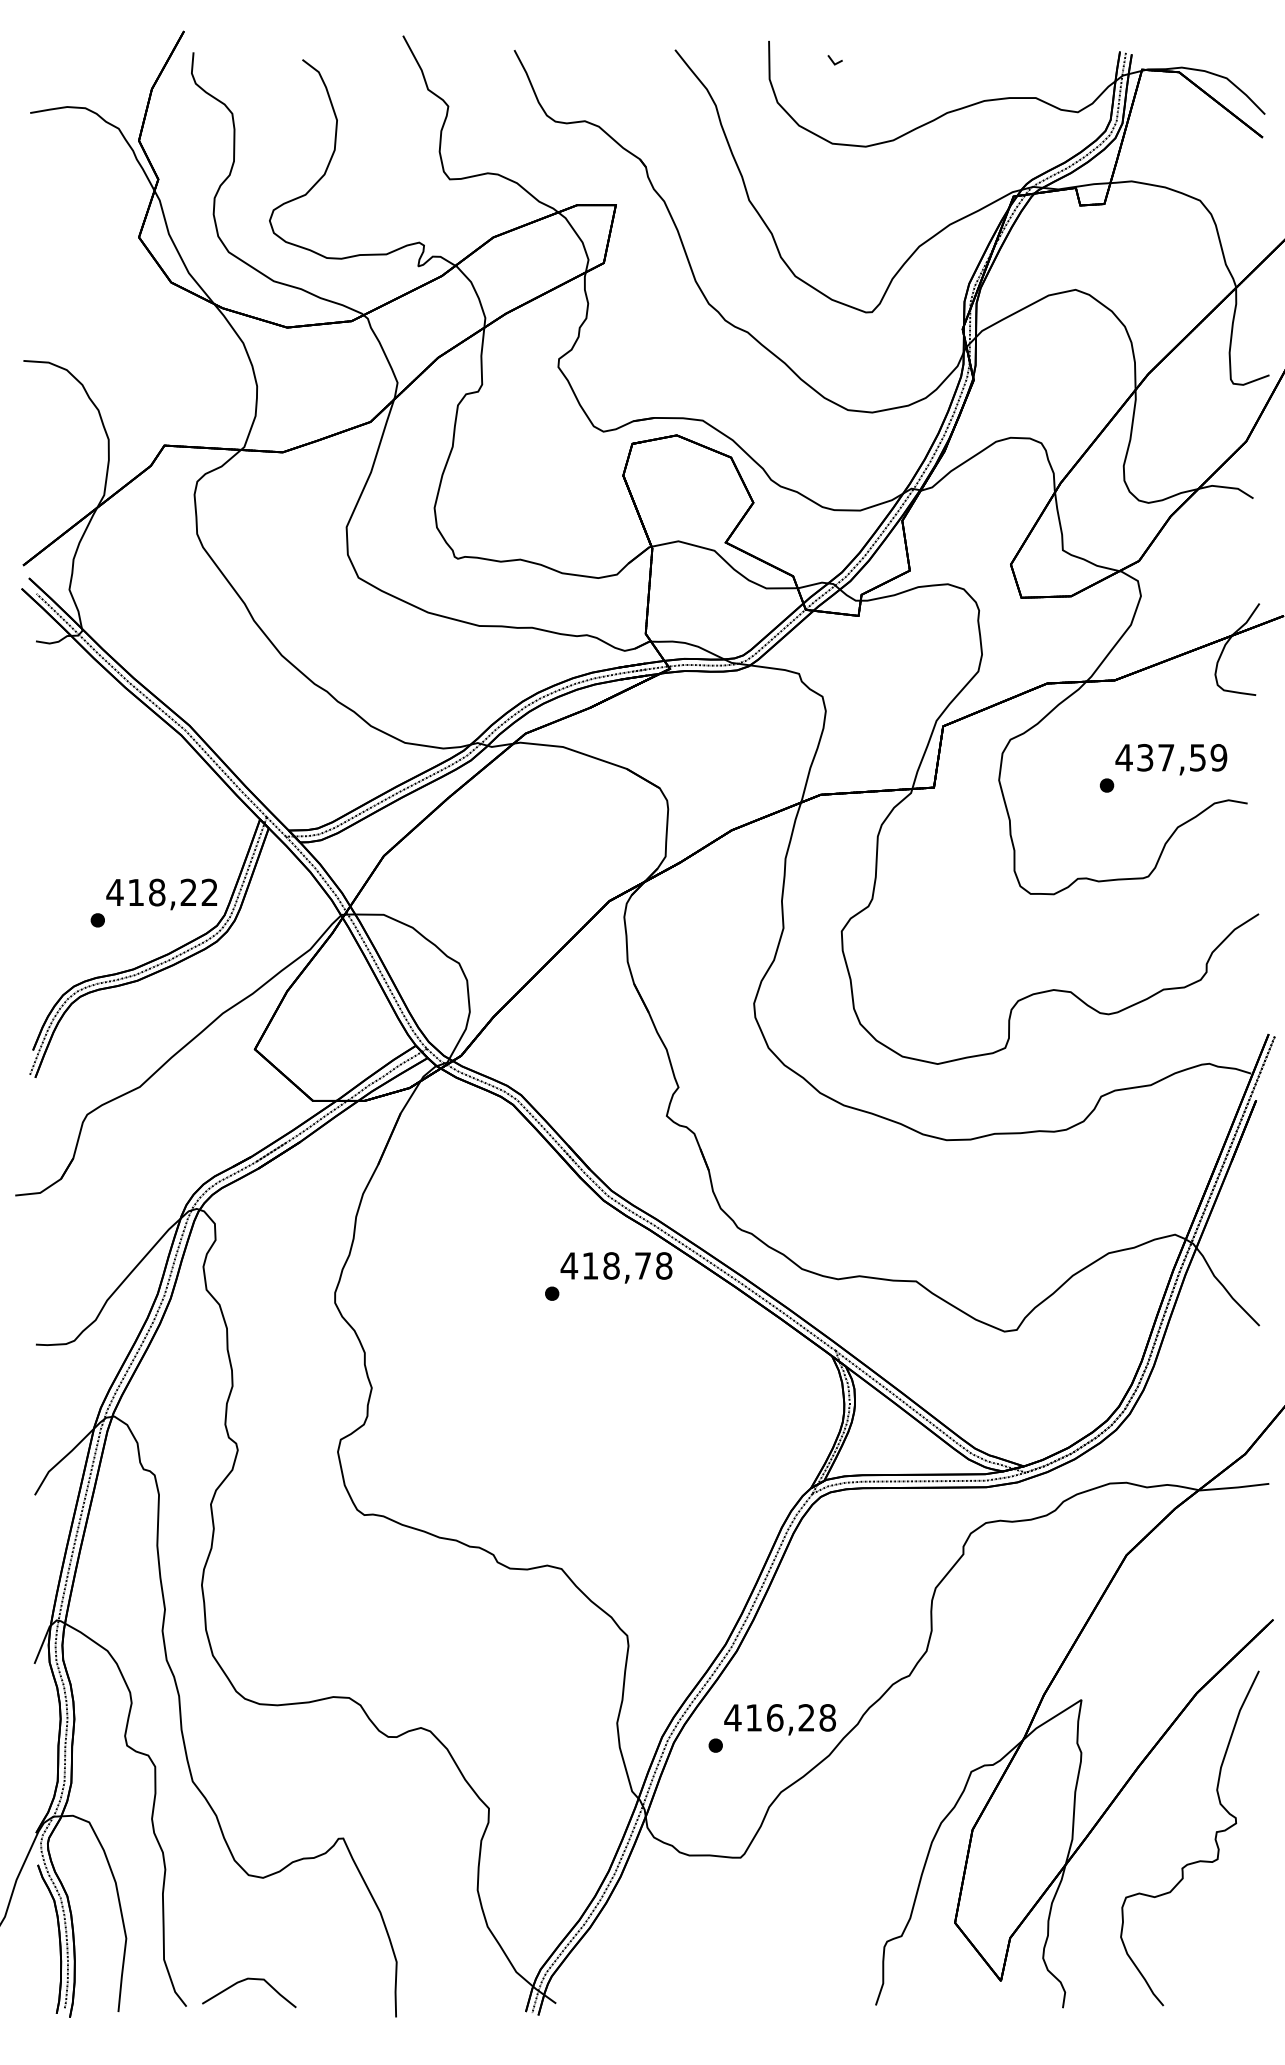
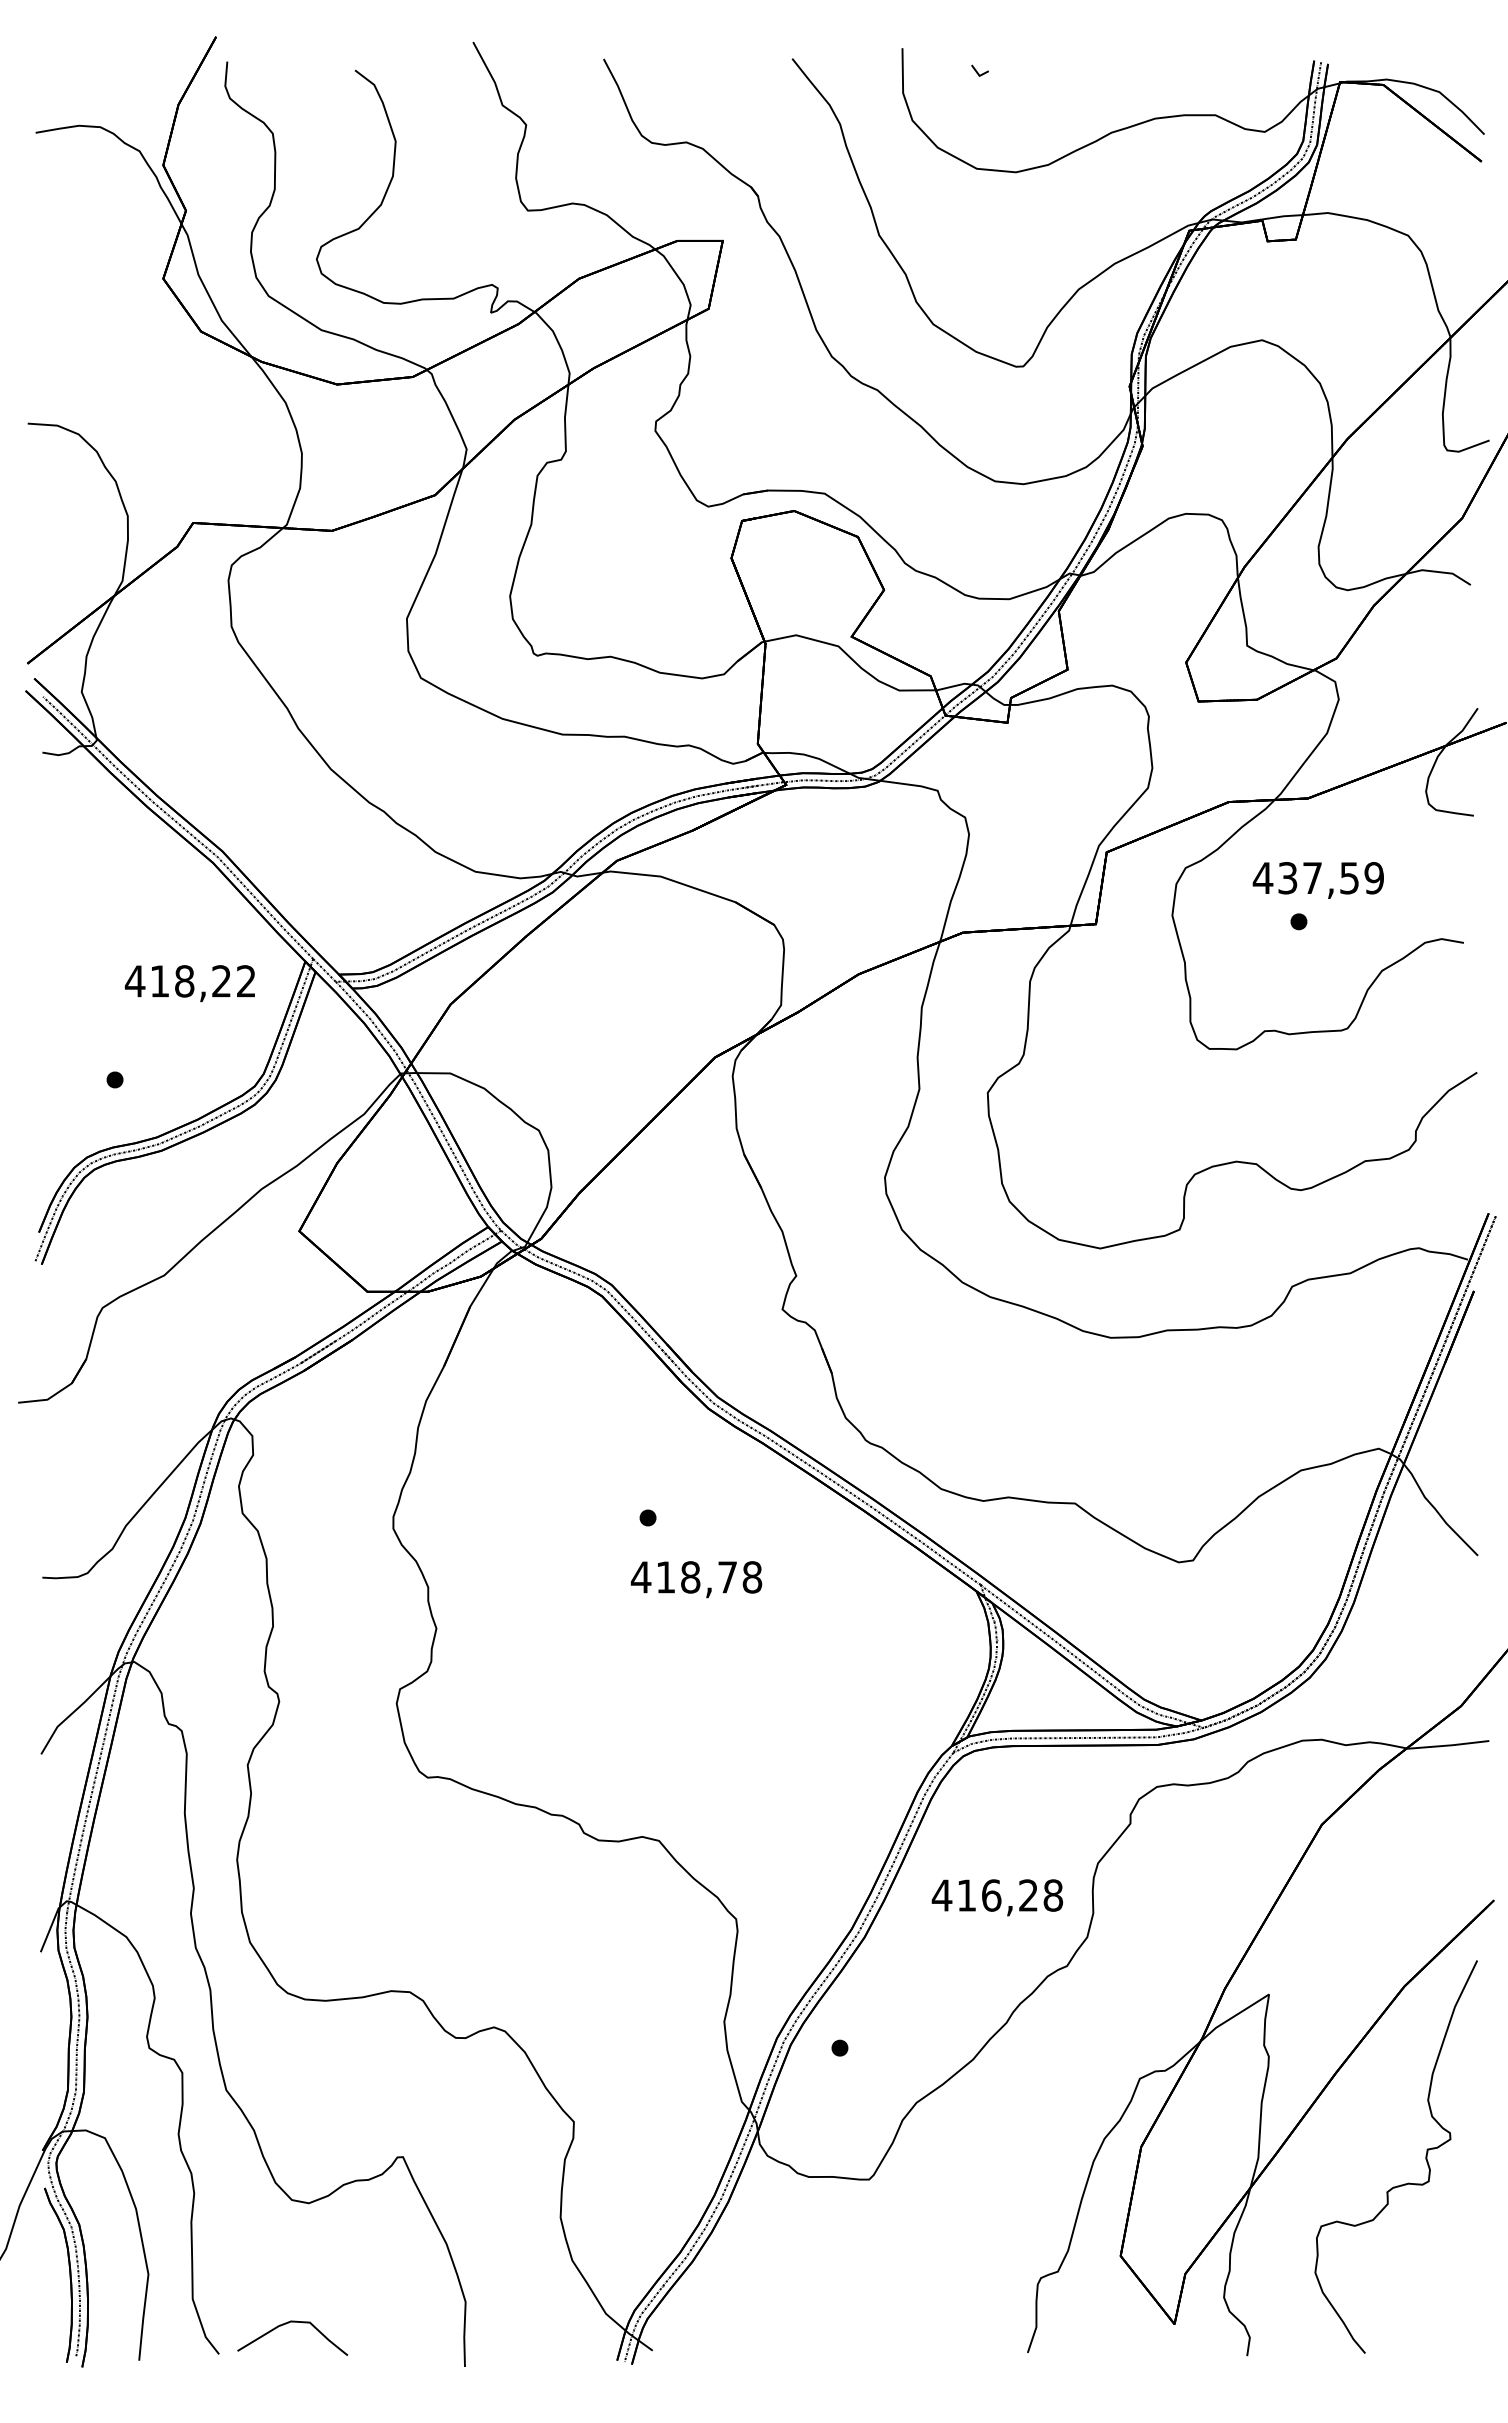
text: (1170, 759) -> (1317, 880), moved
text: (161, 894) -> (189, 983), moved
text: (616, 1267) -> (696, 1579), moved
text: (780, 1719) -> (997, 1897), moved

